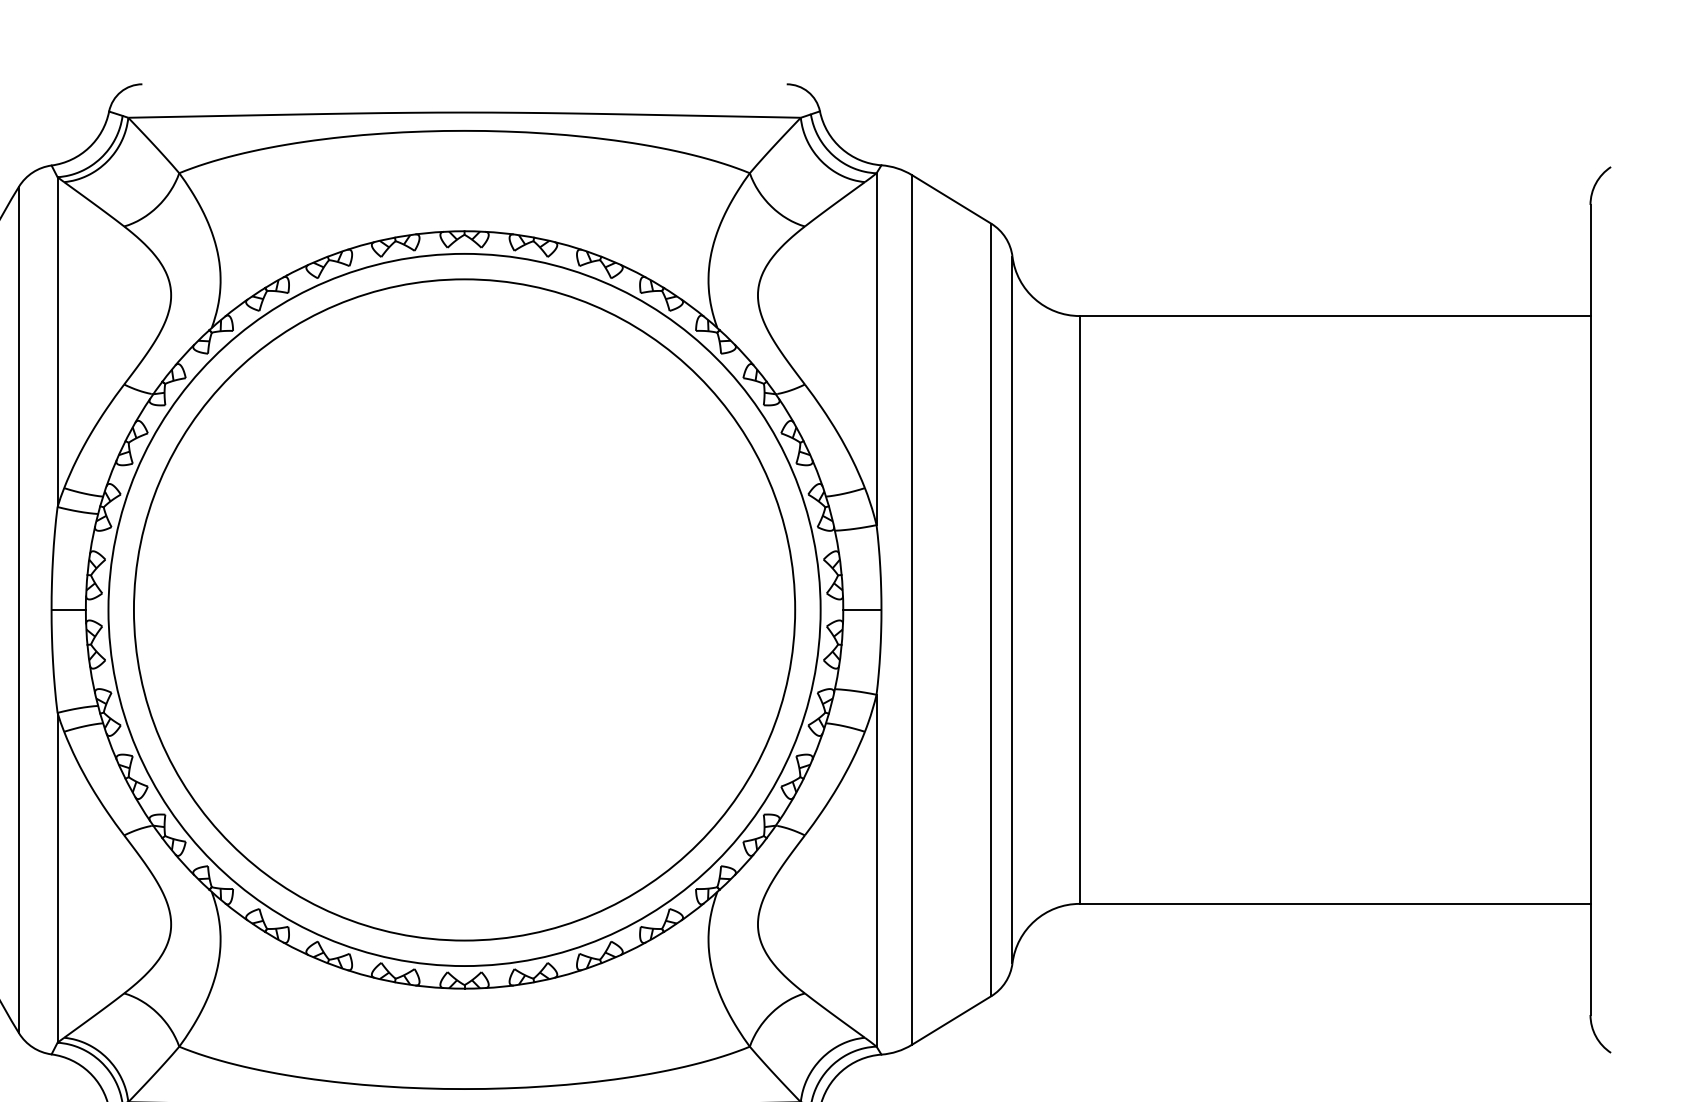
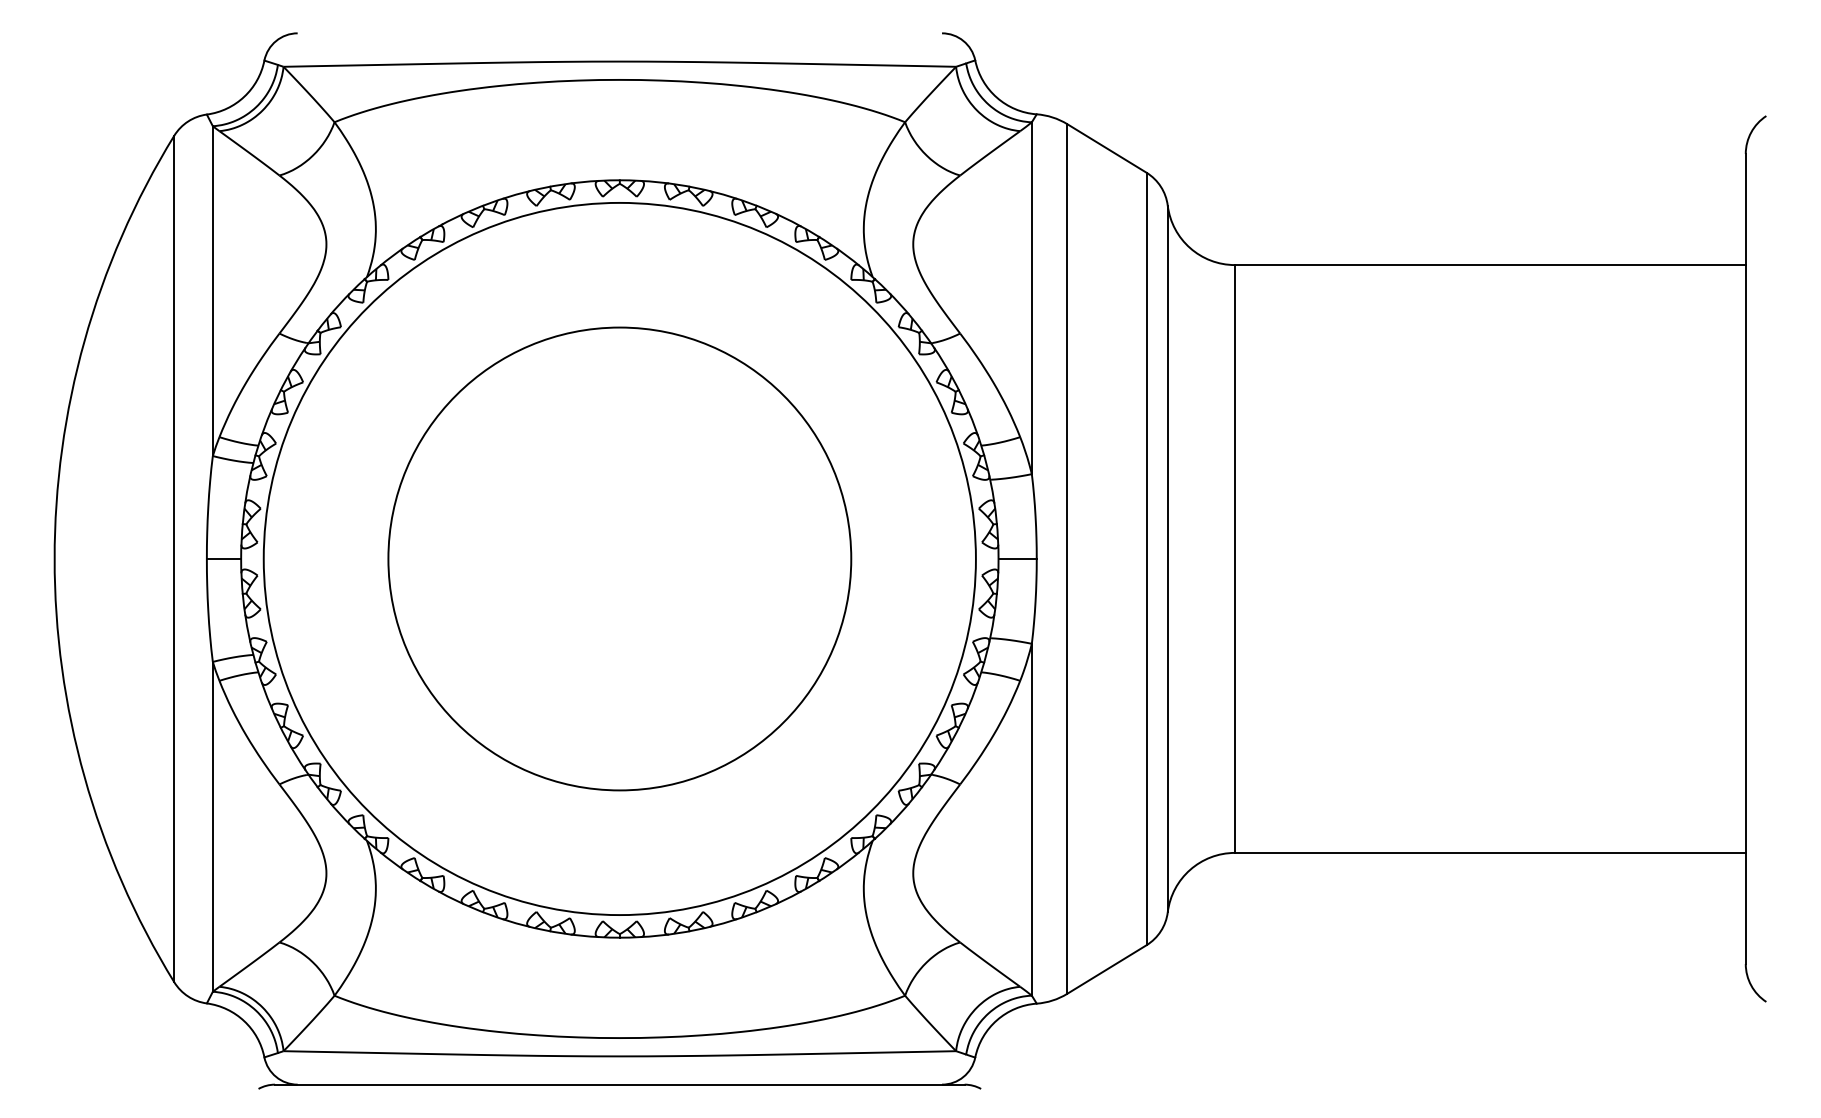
circle: (464, 609) -> (619, 558), size x0.7

